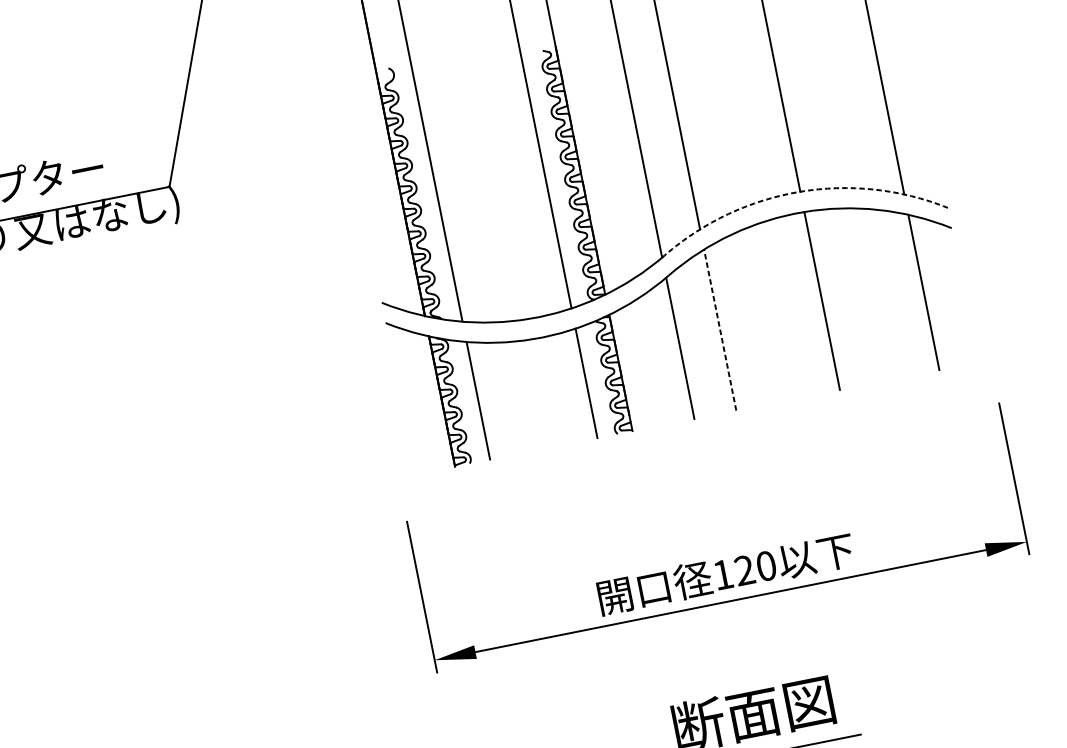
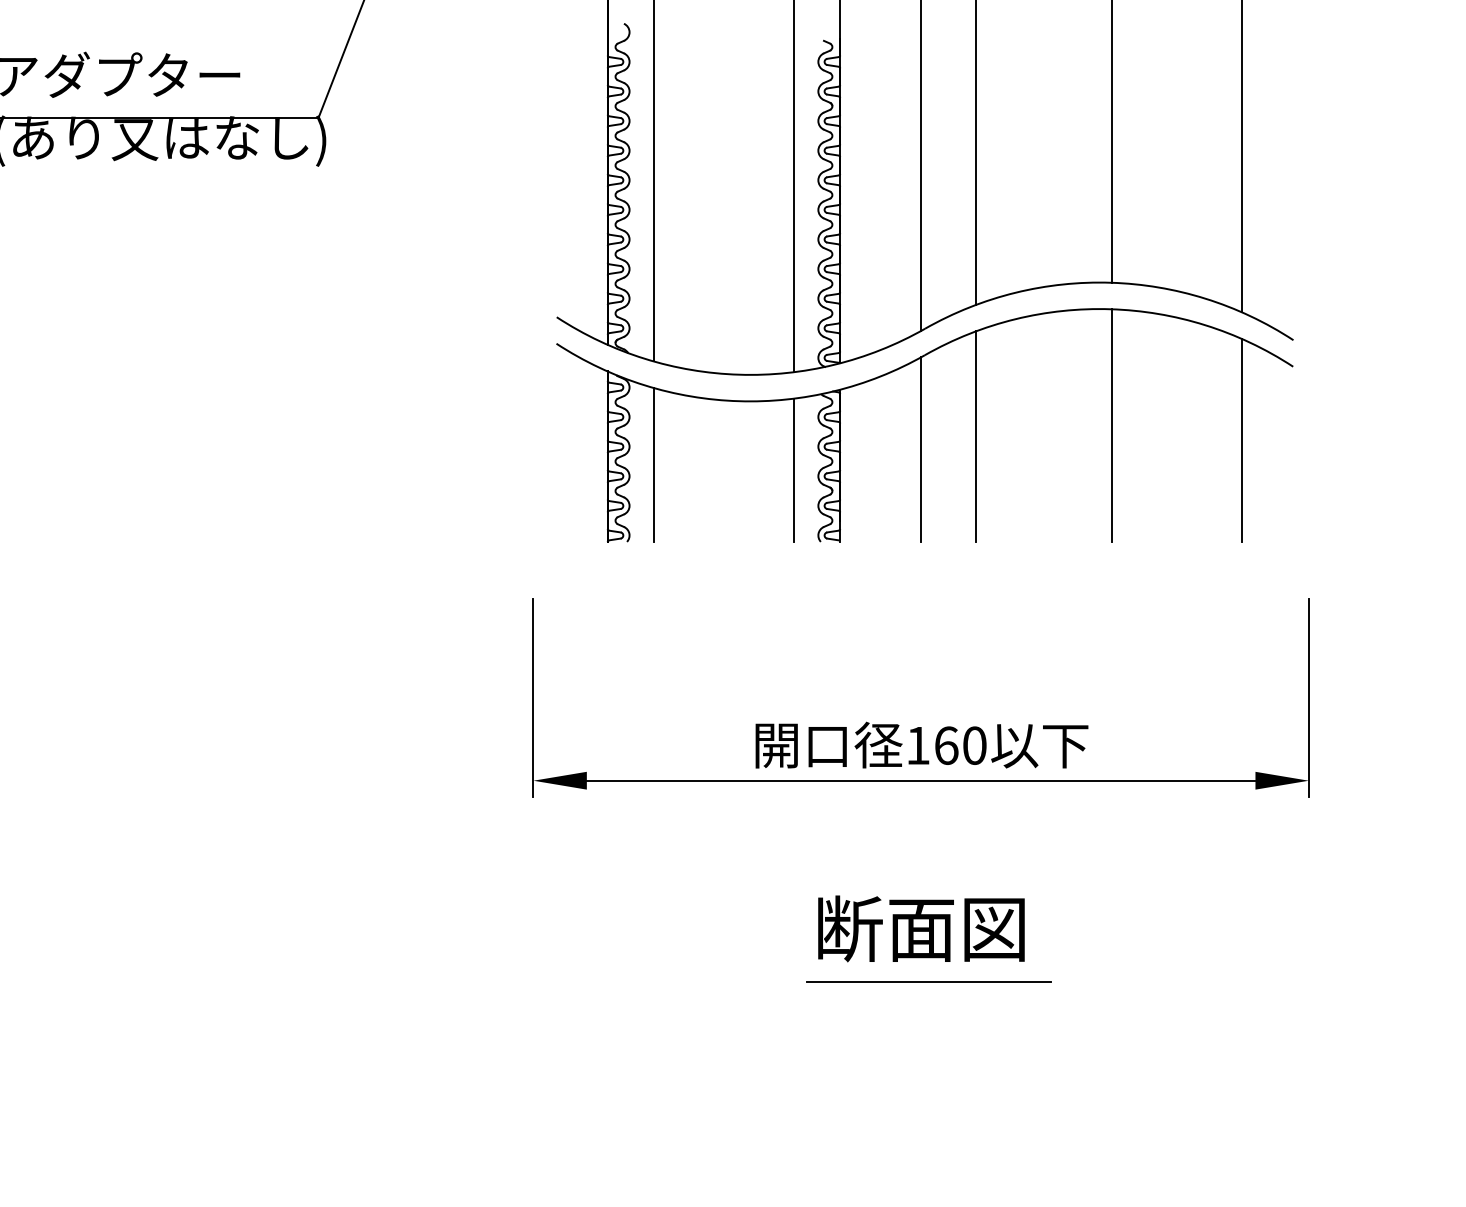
arc: (799, 191) -> (1110, 282), dashed -> solid
line: (720, 329) -> (976, 436), dashed -> solid
text: (744, 570) -> (946, 745), 120 -> 160

